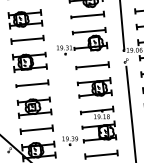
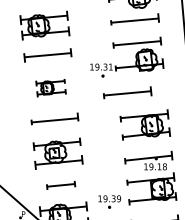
part: (29, 62) -> (50, 88), size x0.6
part: (92, 65) -> (127, 92), moved
part: (36, 129) -> (60, 185), size x0.6

